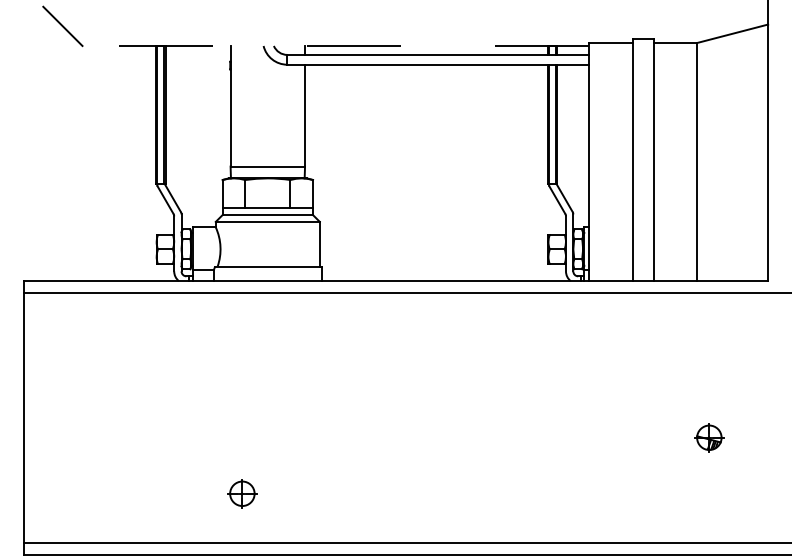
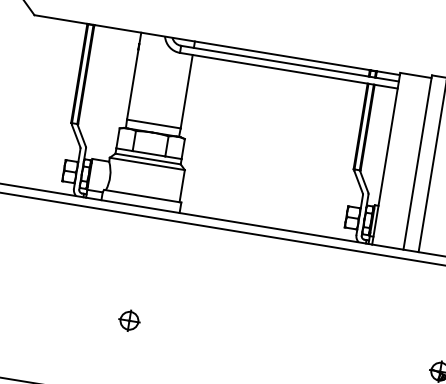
line: (335, 46) -> (216, 45), dashed -> solid
part: (242, 493) -> (129, 320), moved

